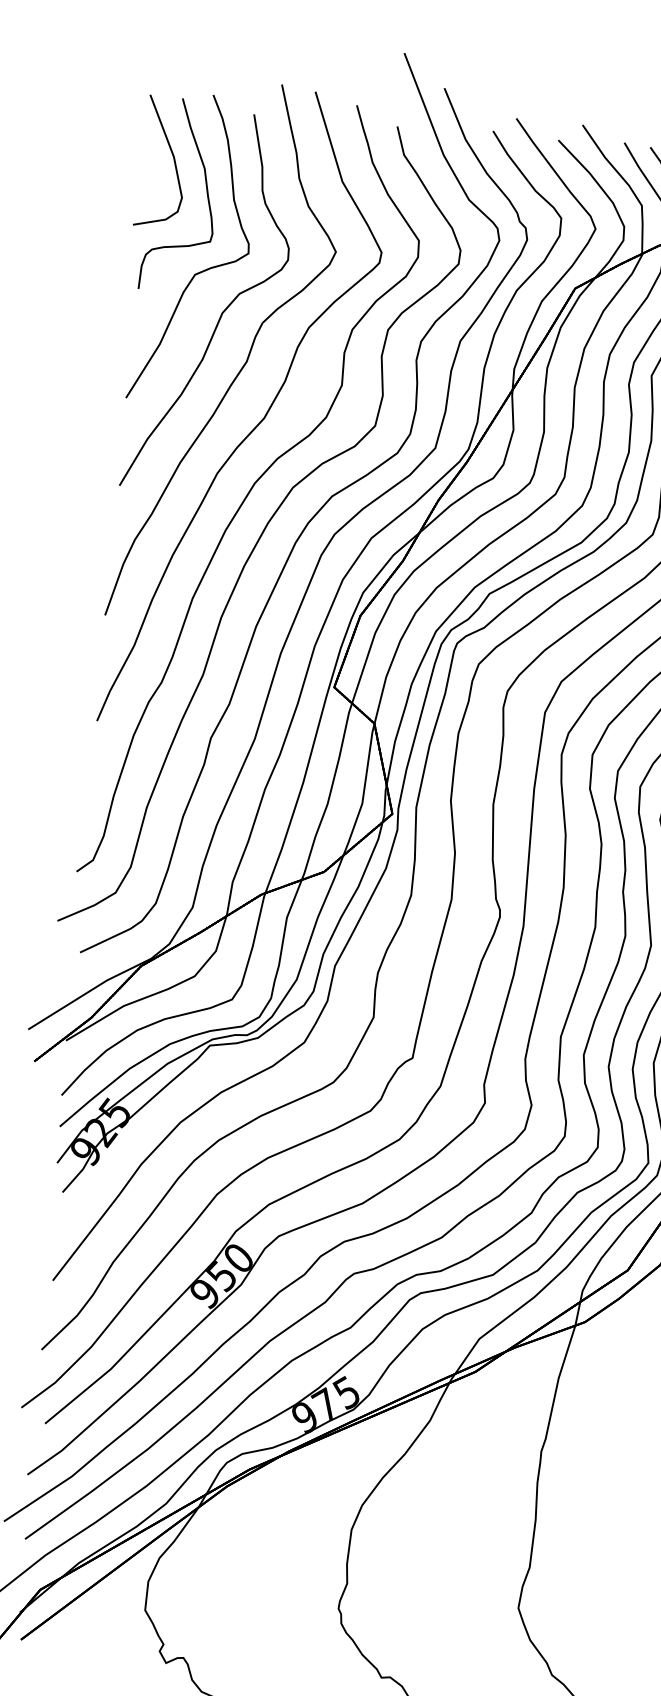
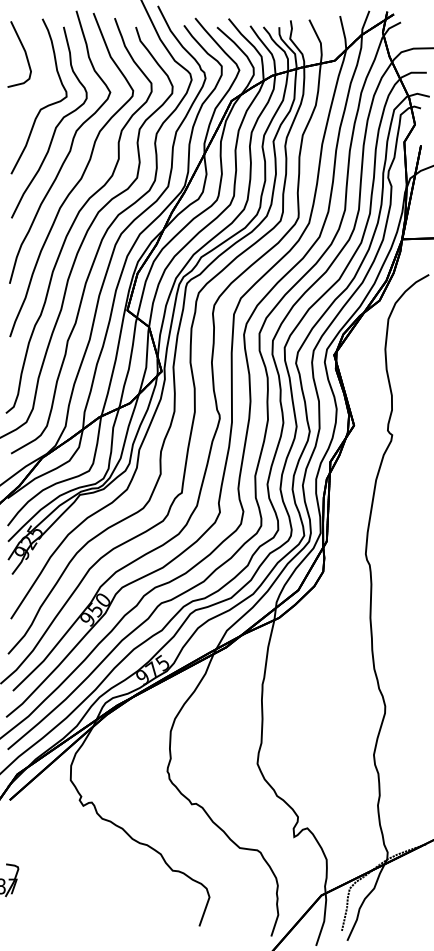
part: (205, 193) -> (42, 68), removed

